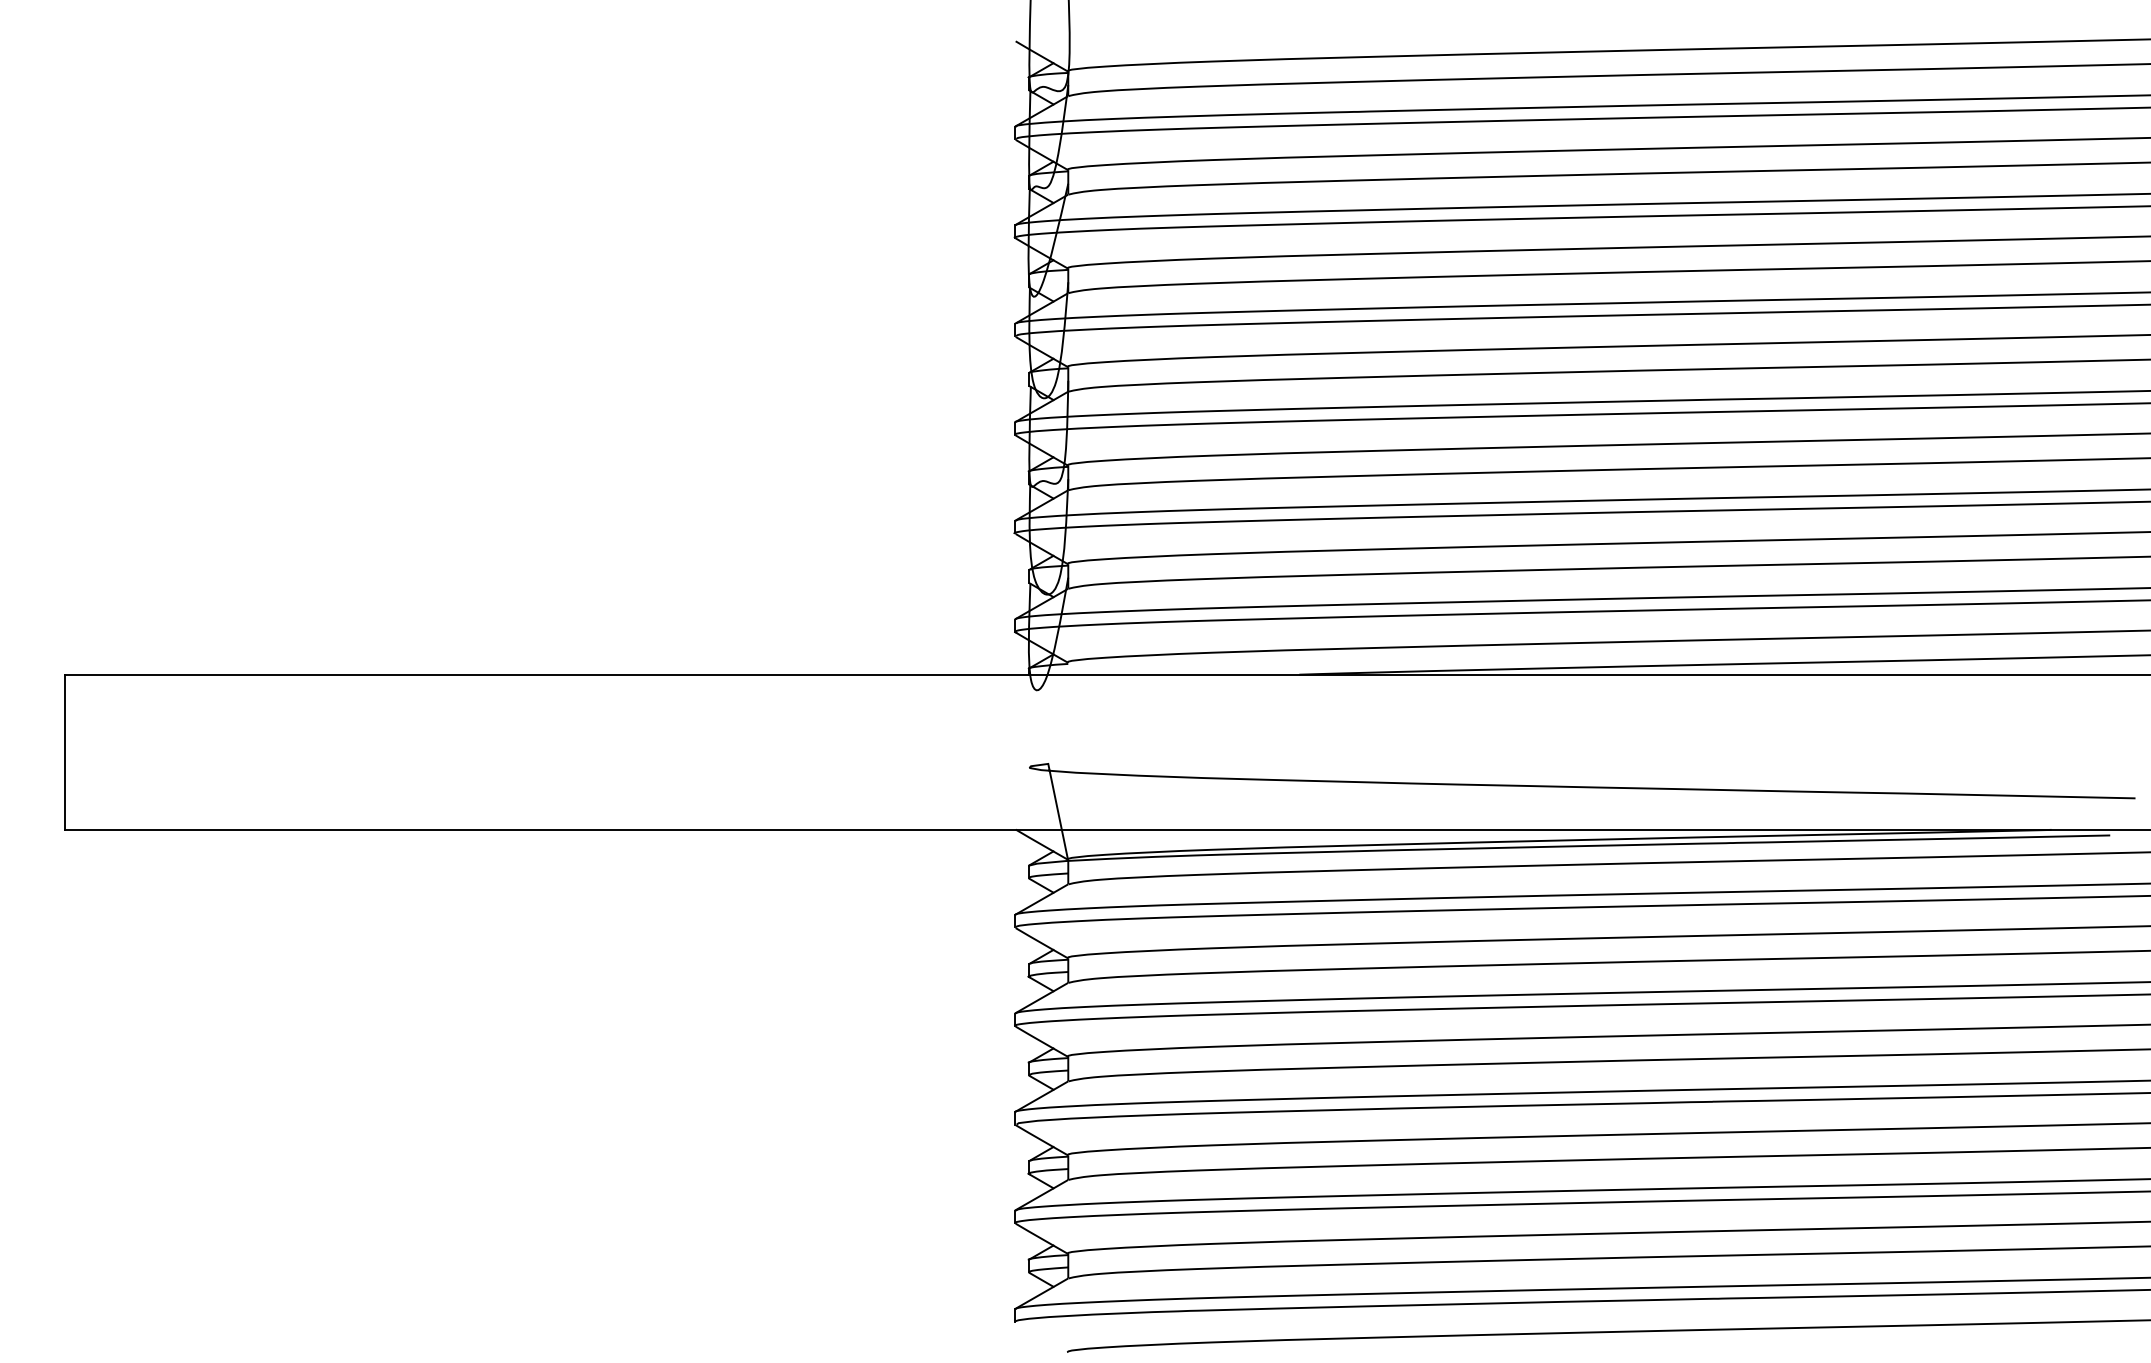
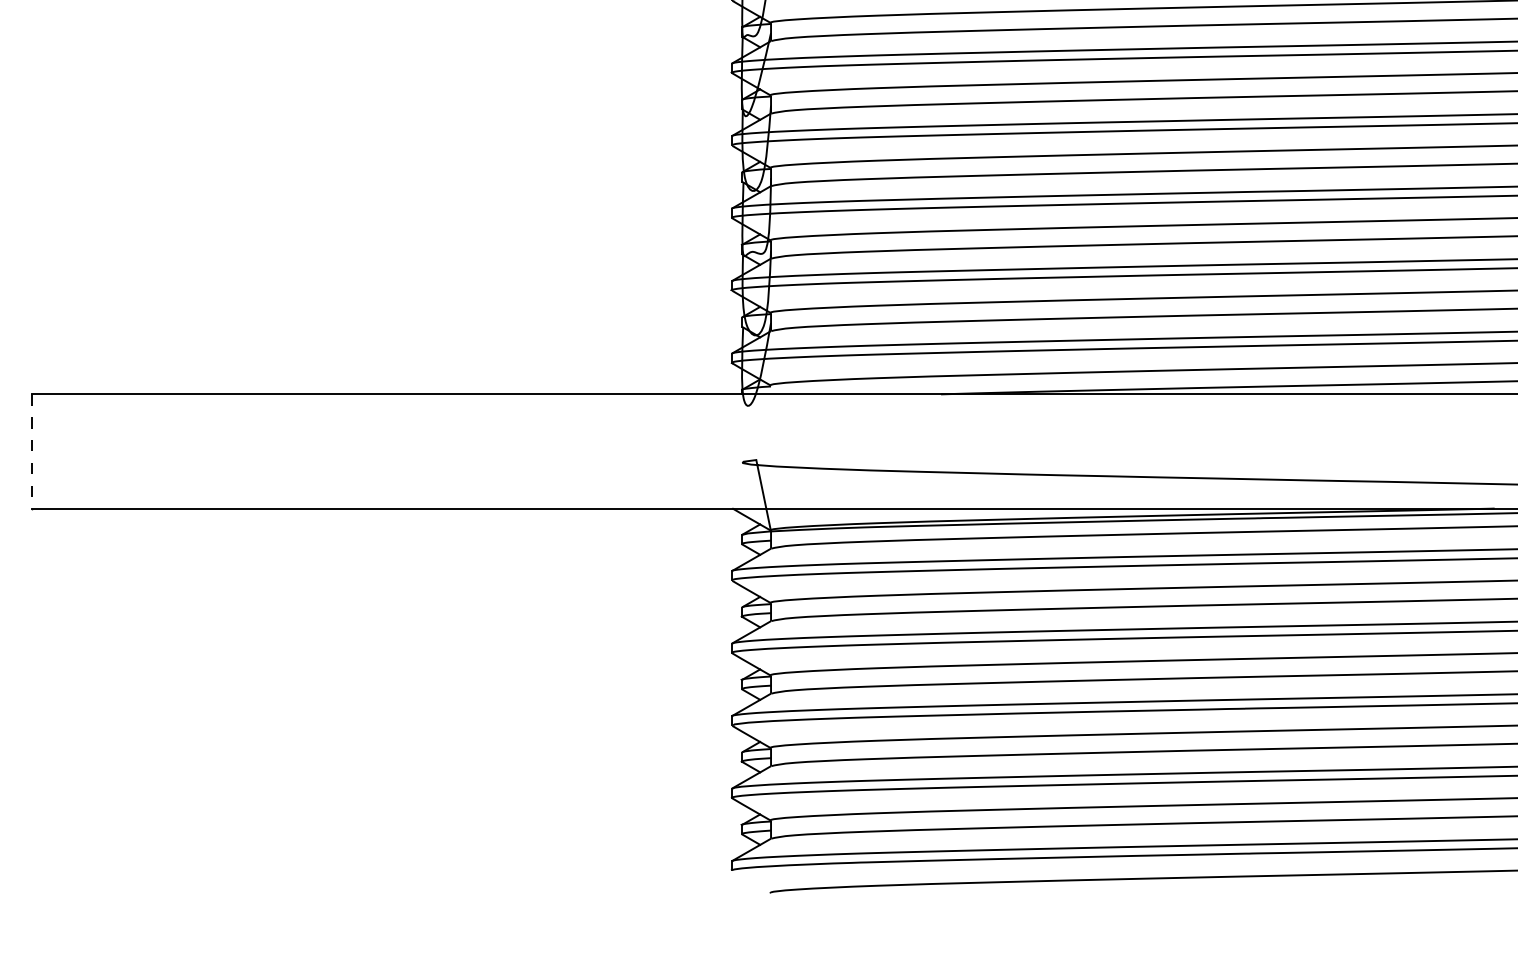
line: (64, 752) -> (32, 451), solid -> dashed

